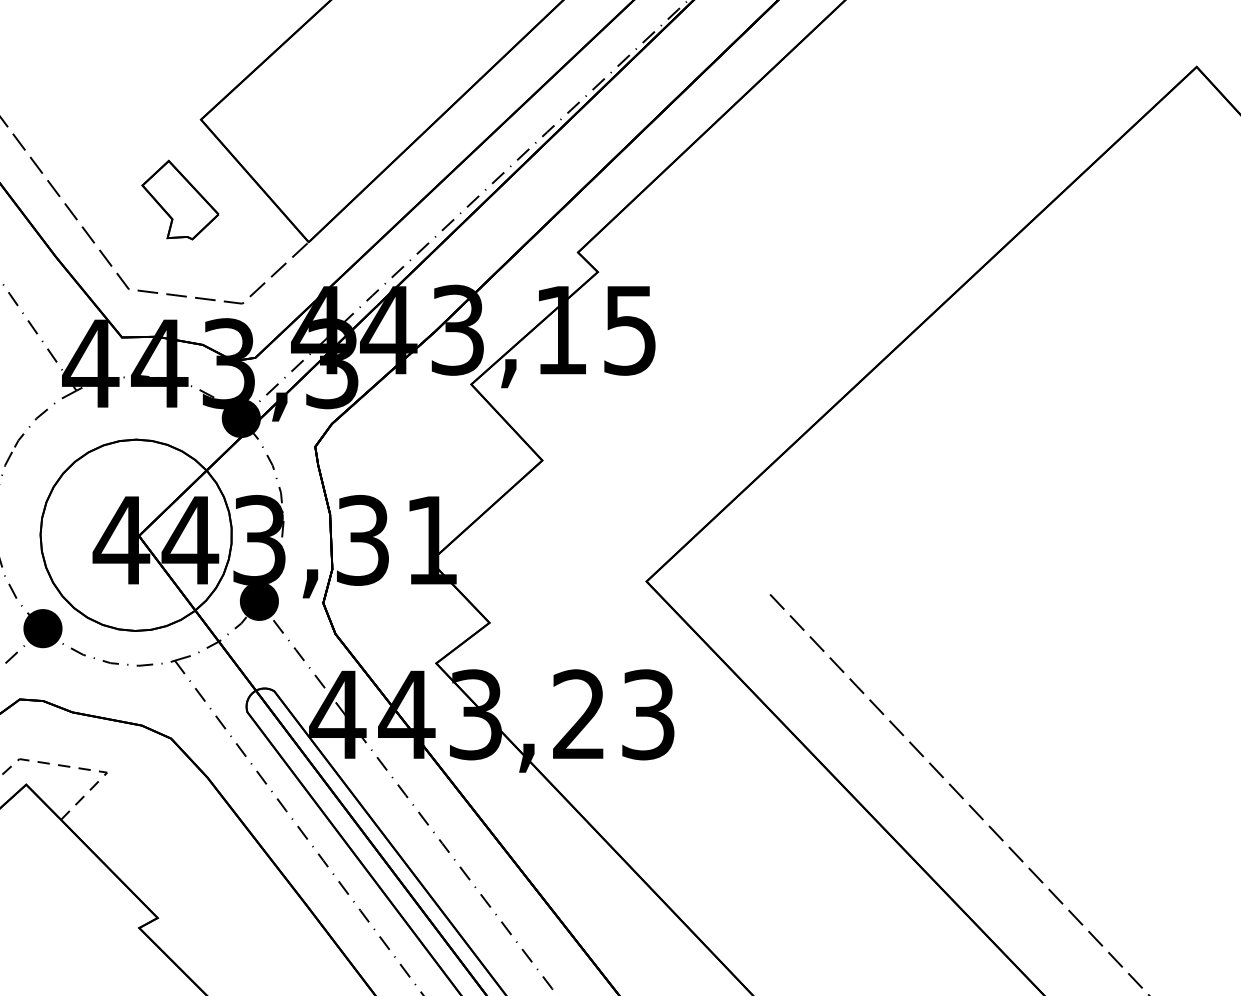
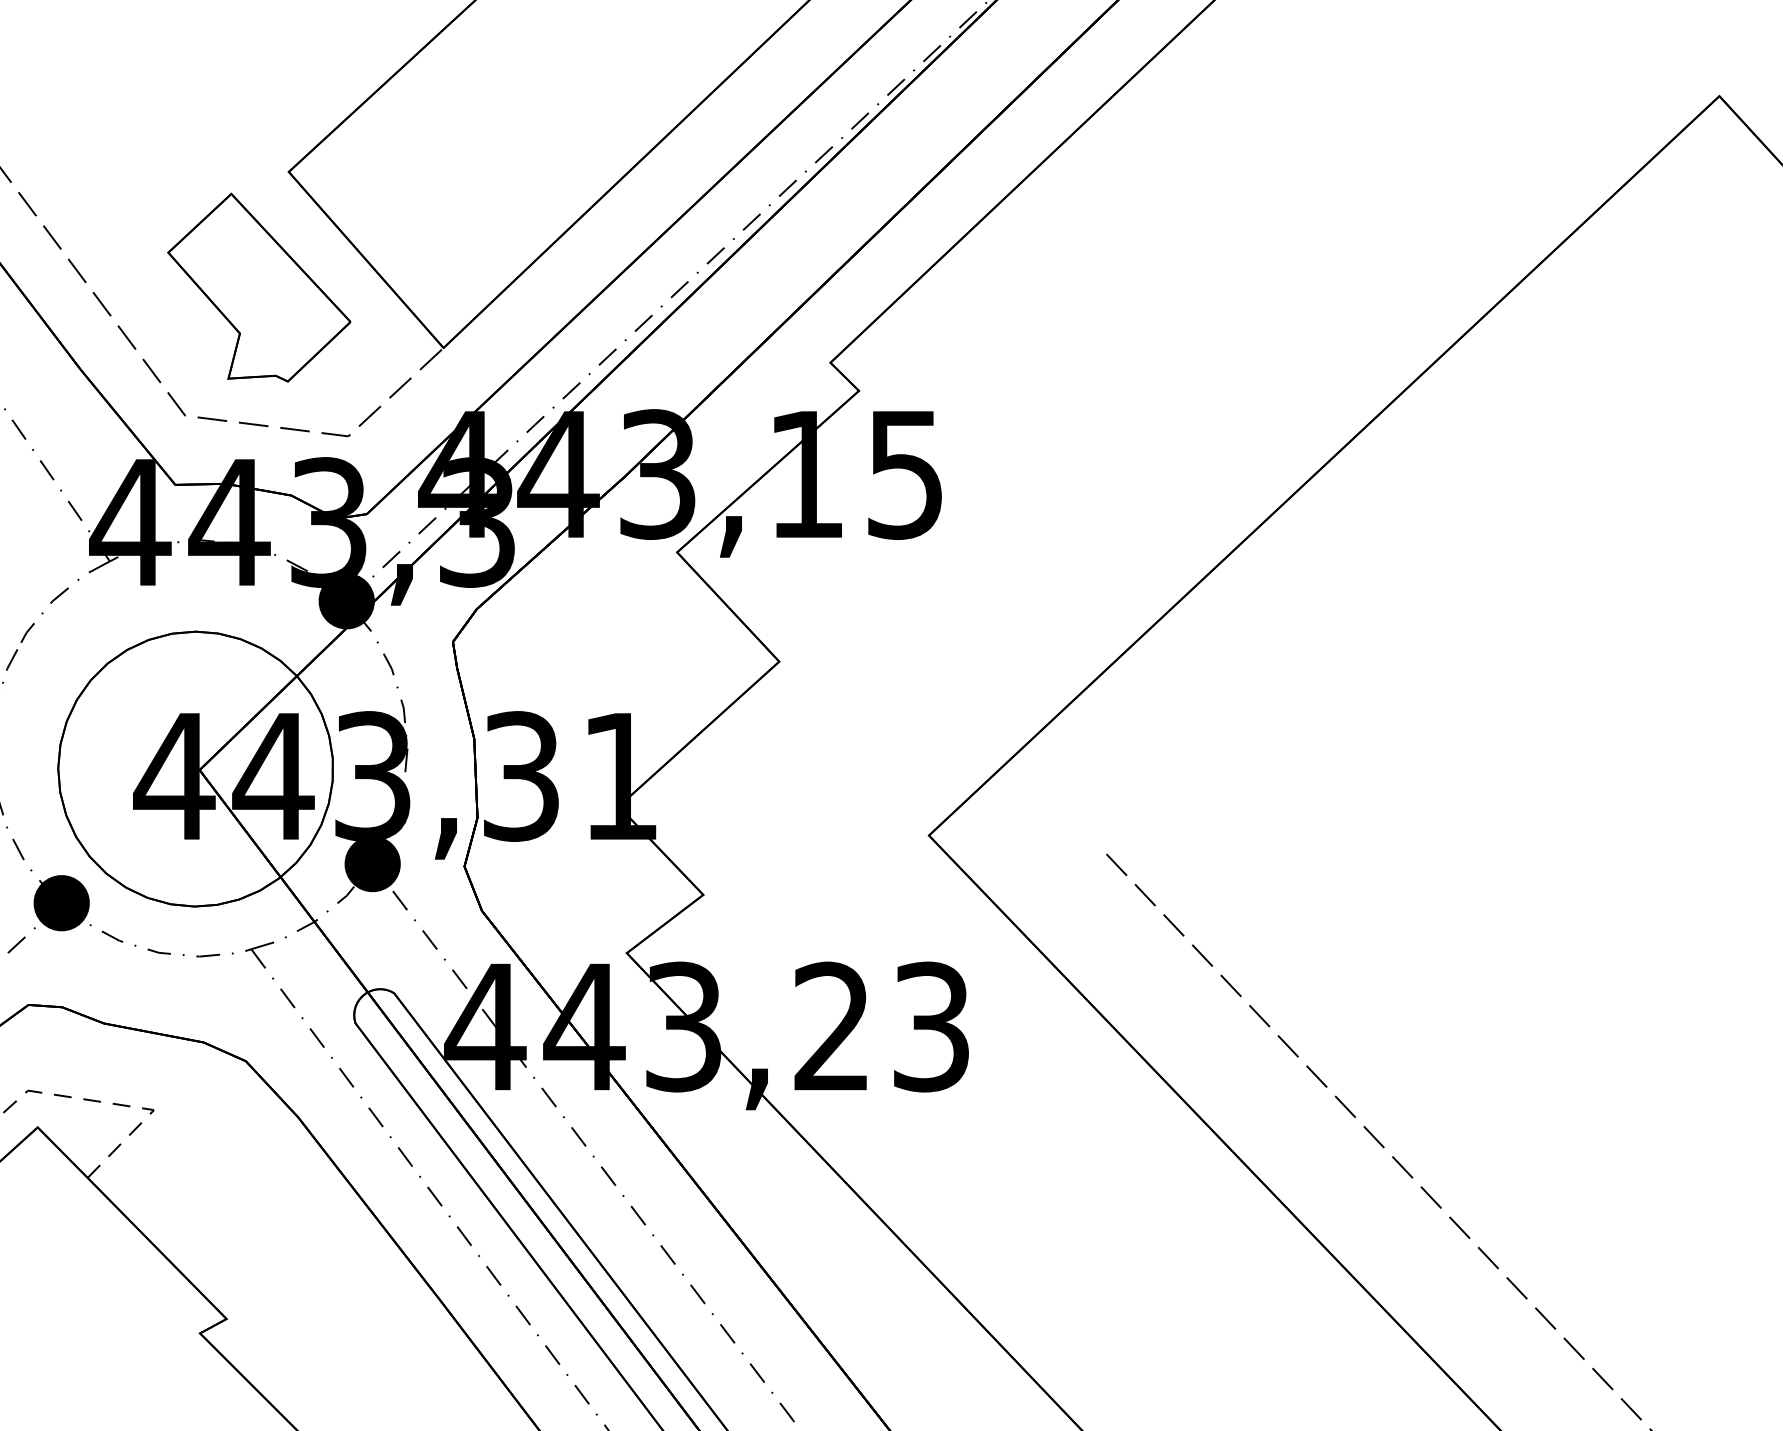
part: (180, 199) -> (259, 286), size x1.67

